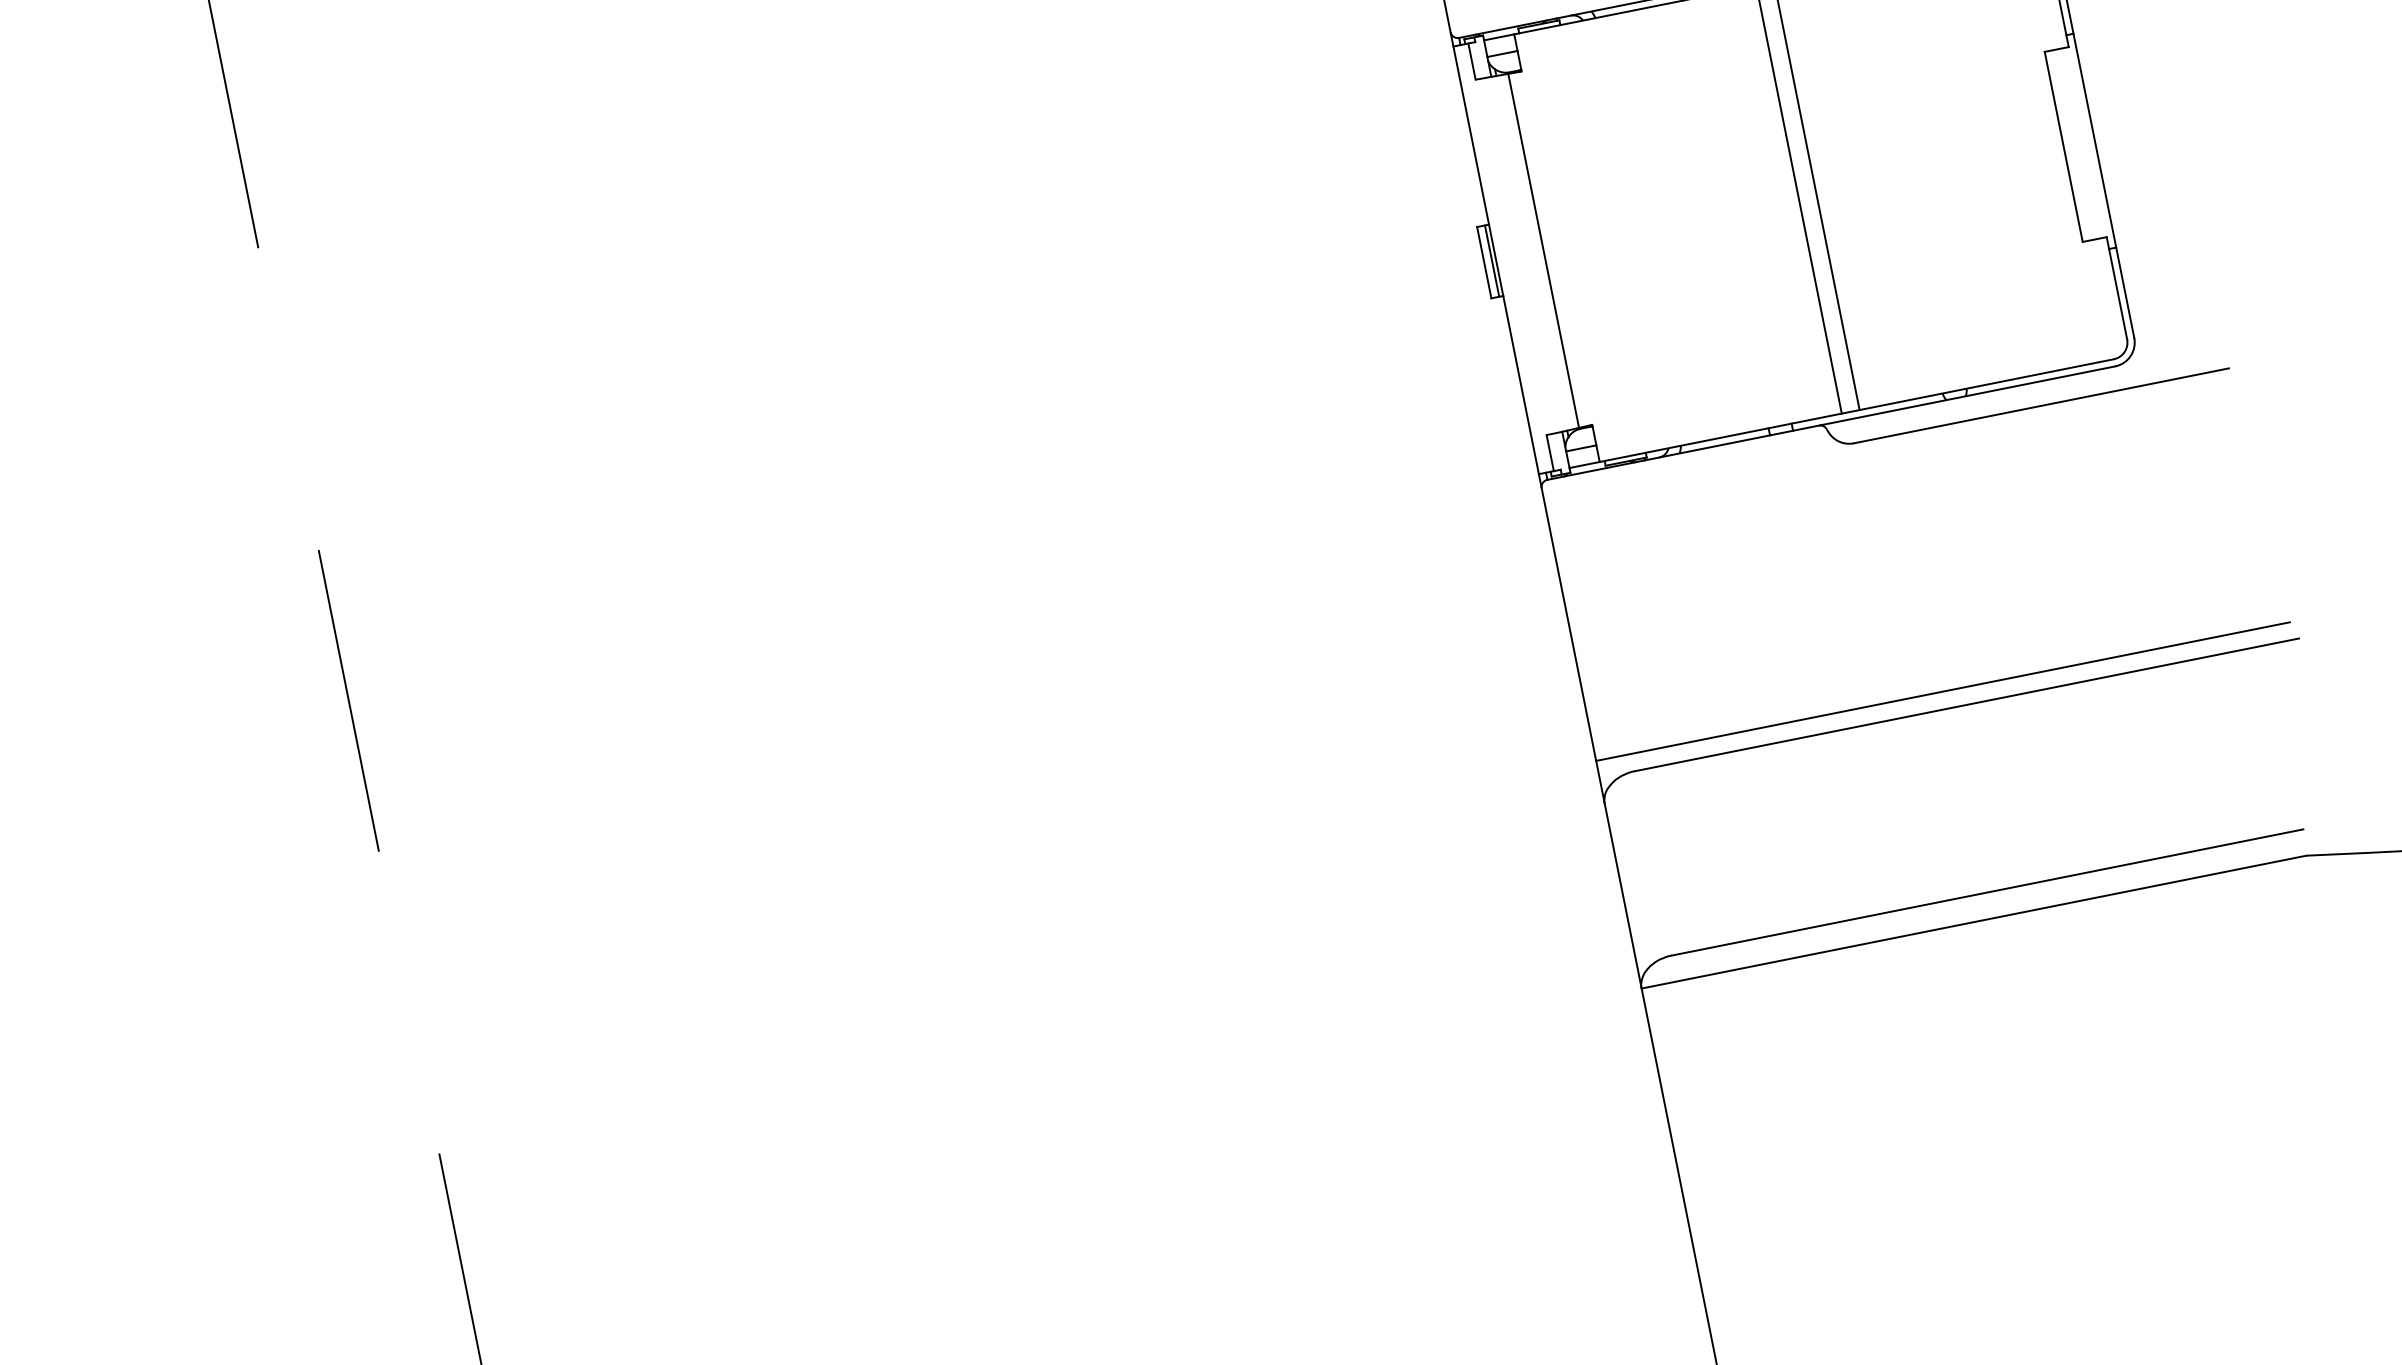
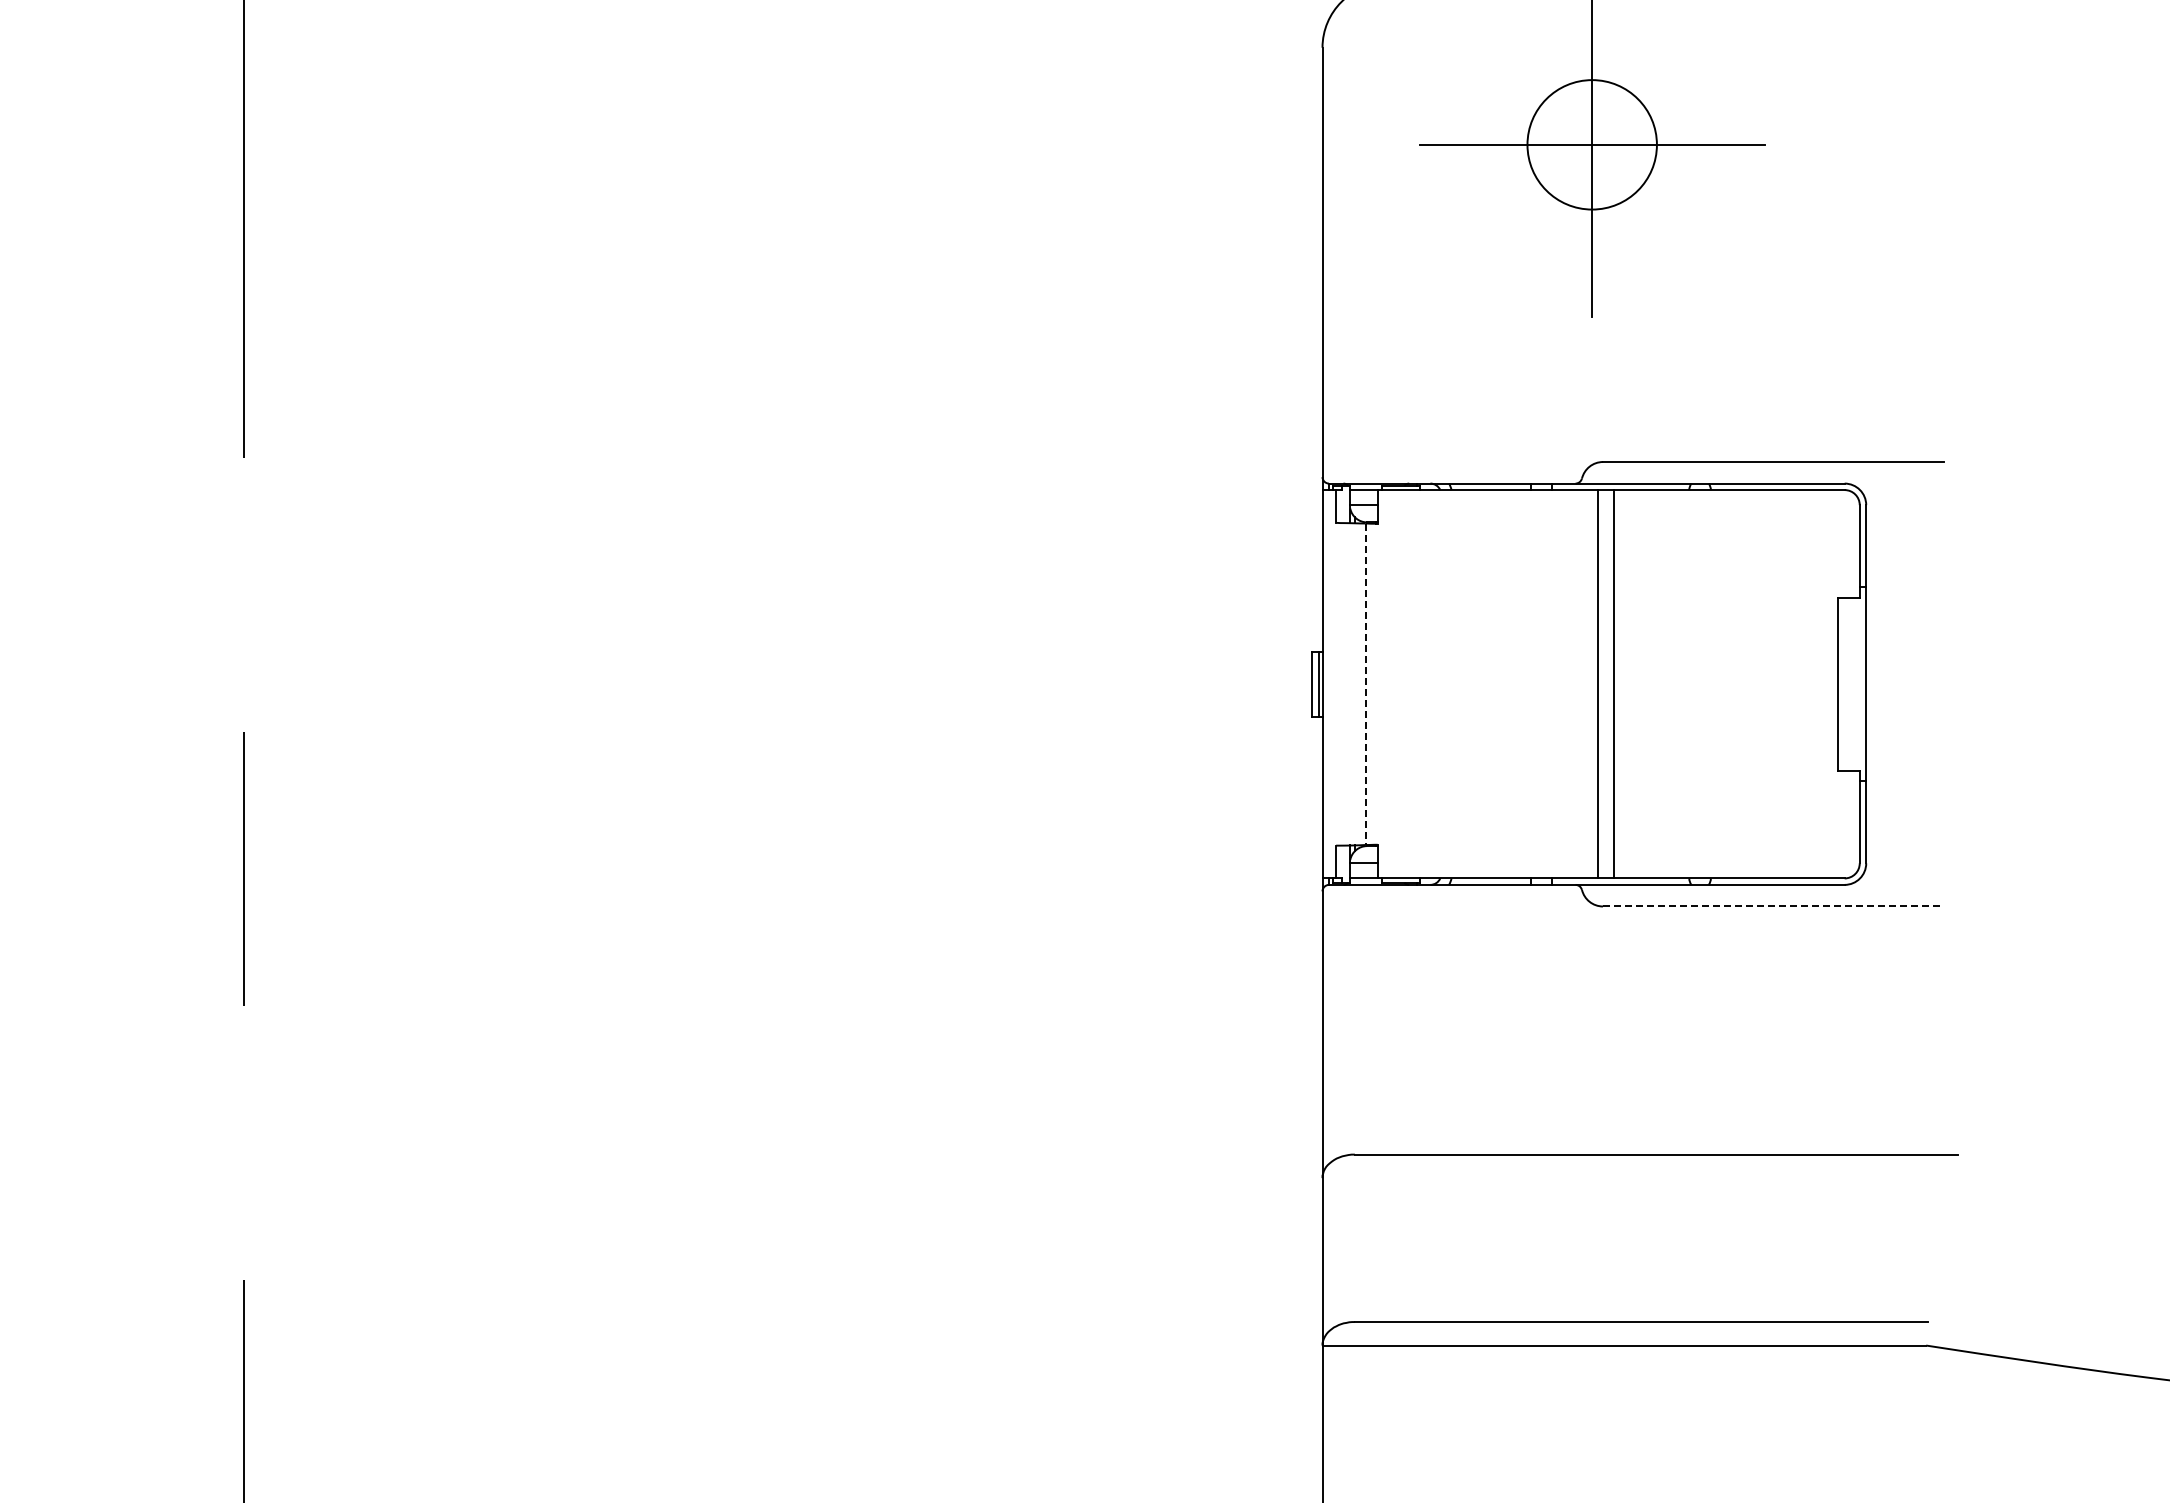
line: (1543, 251) -> (1365, 684), solid -> dashed
line: (2041, 405) -> (1773, 906), solid -> dashed
line: (1942, 691) -> (1637, 1138), removed

